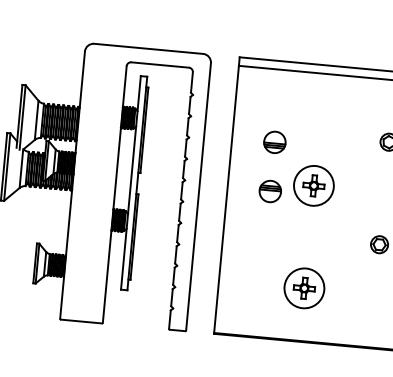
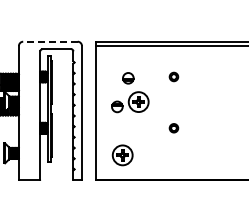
line: (146, 48) -> (49, 41), solid -> dashed
part: (275, 142) -> (128, 78), moved
part: (303, 288) -> (122, 155), moved

